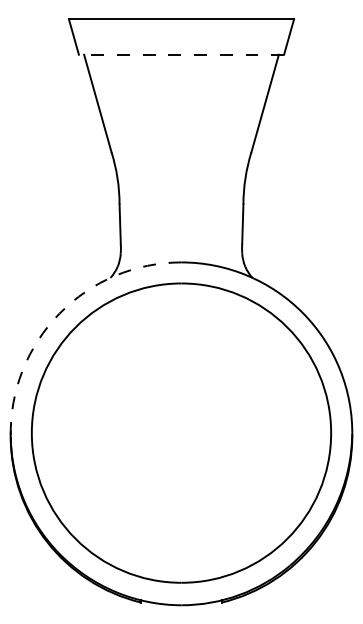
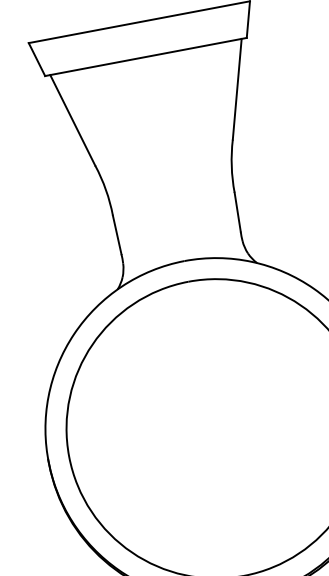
line: (181, 54) -> (145, 56), dashed -> solid
arc: (59, 313) -> (74, 333), dashed -> solid

